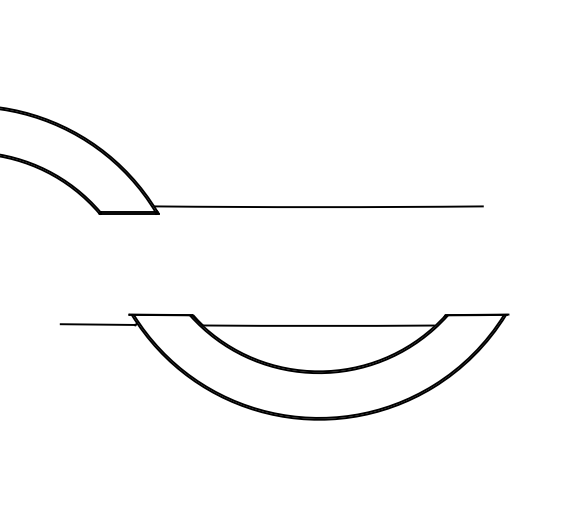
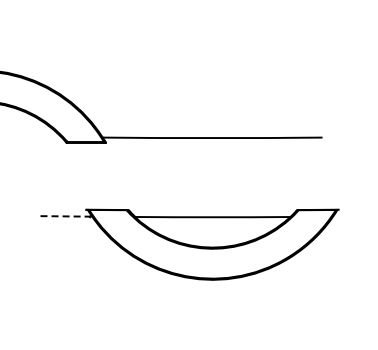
line: (98, 324) -> (65, 216), solid -> dashed

